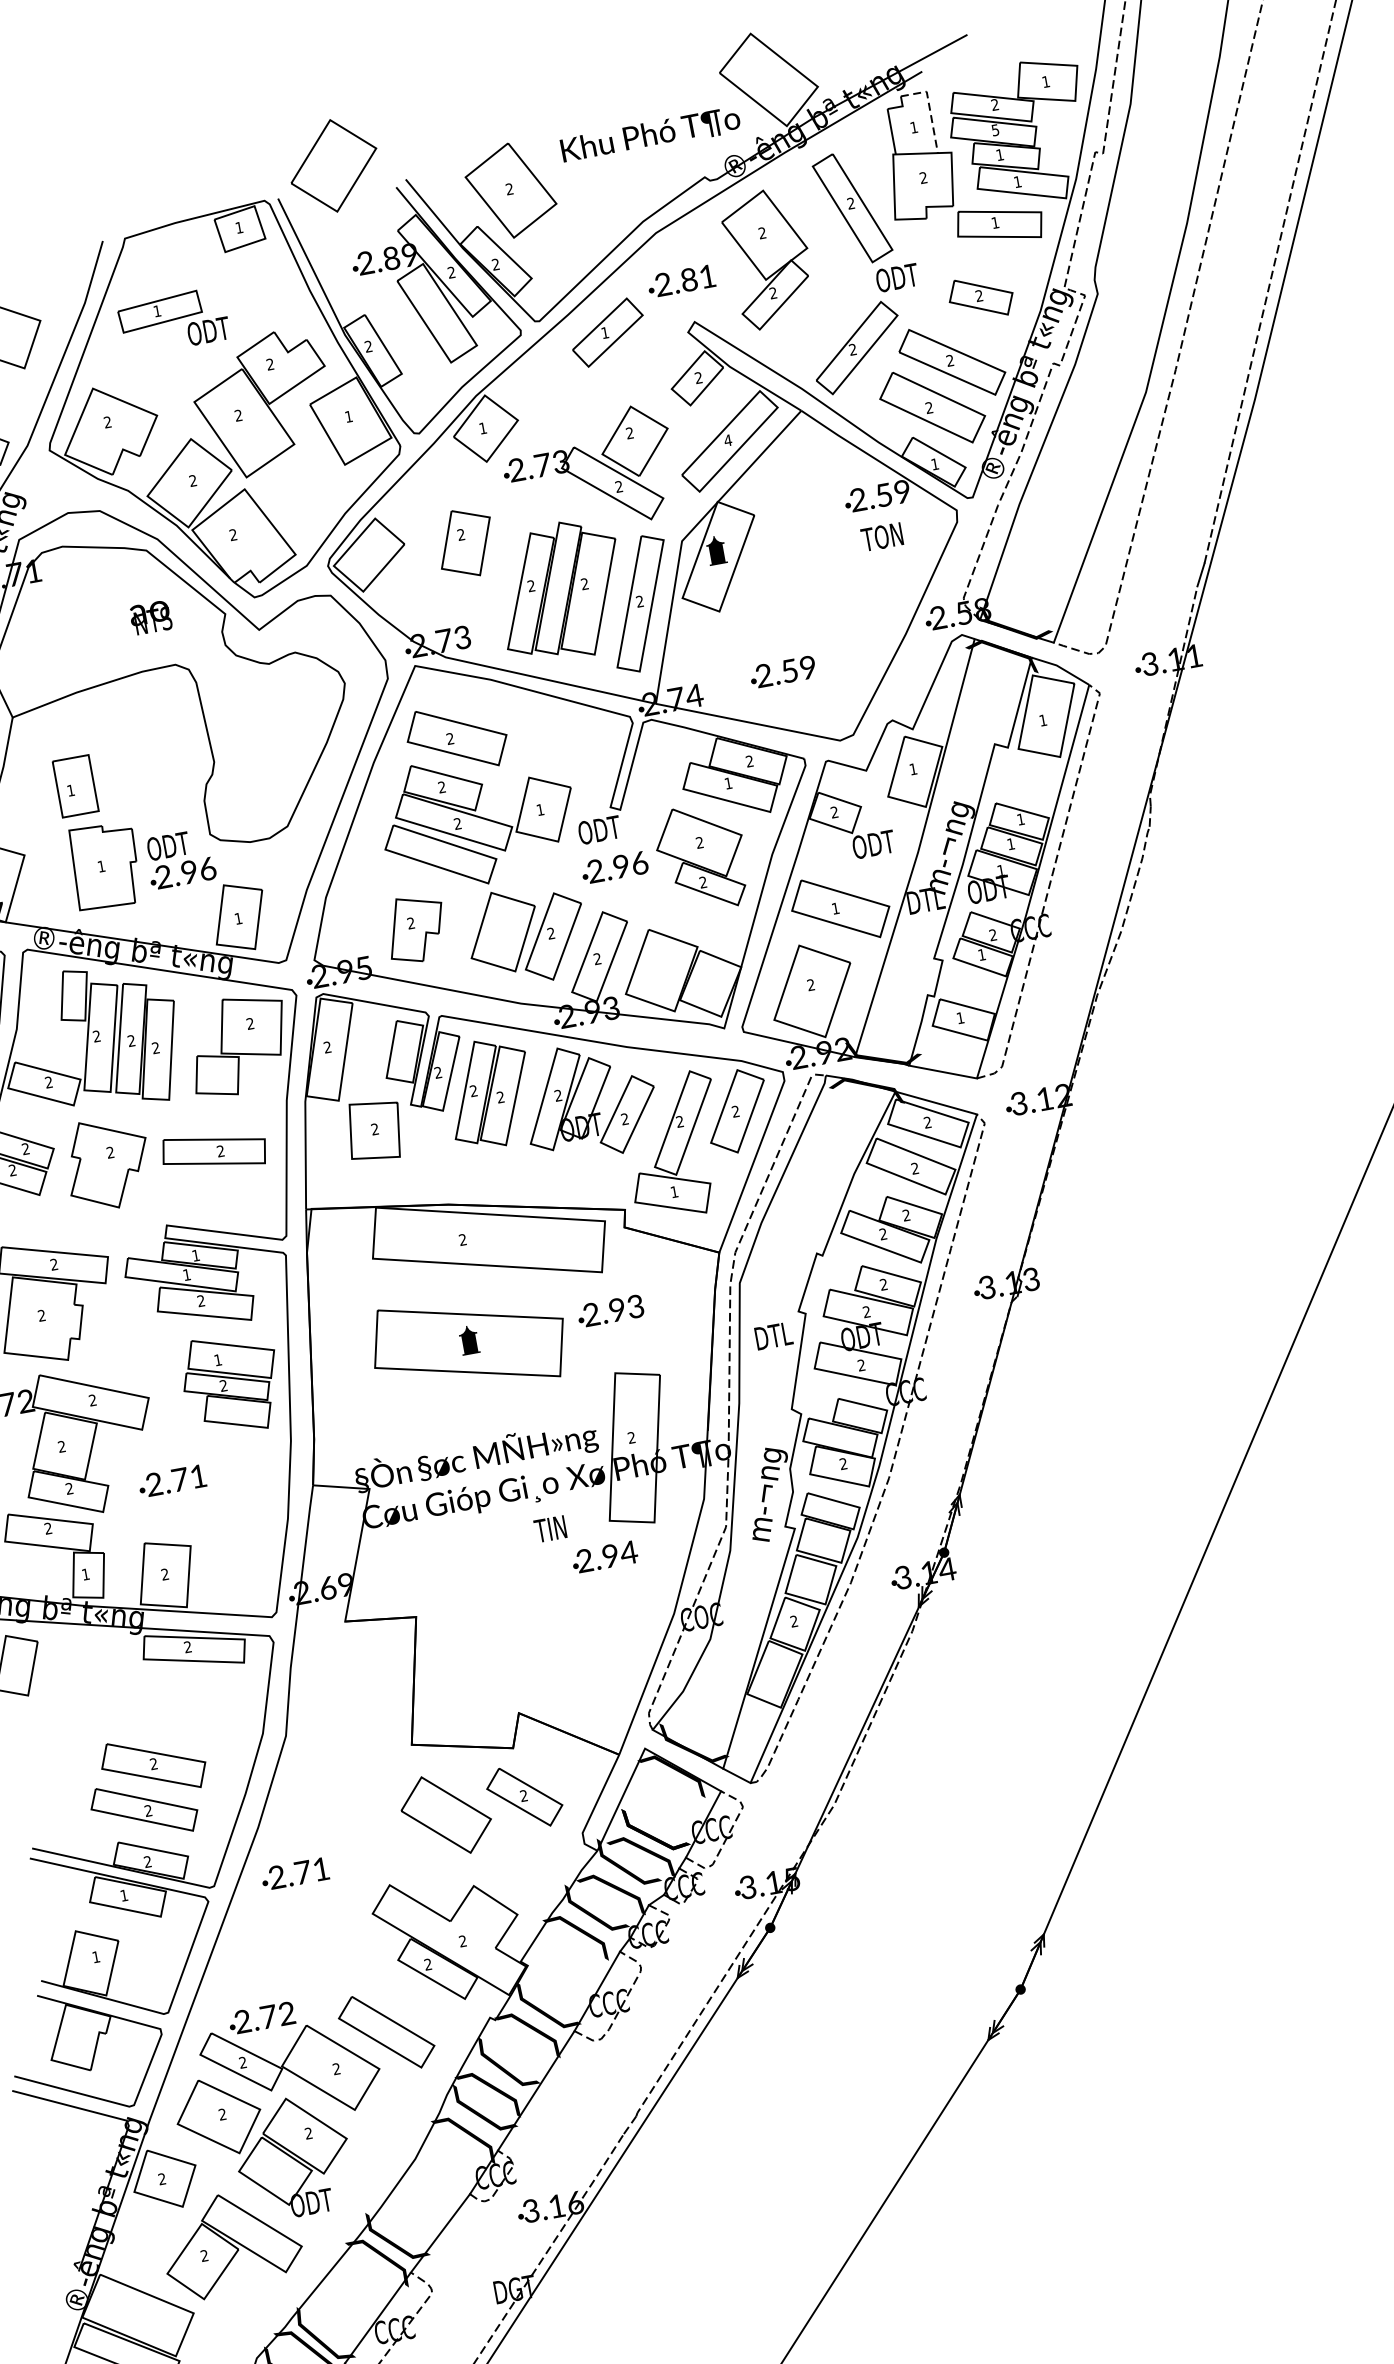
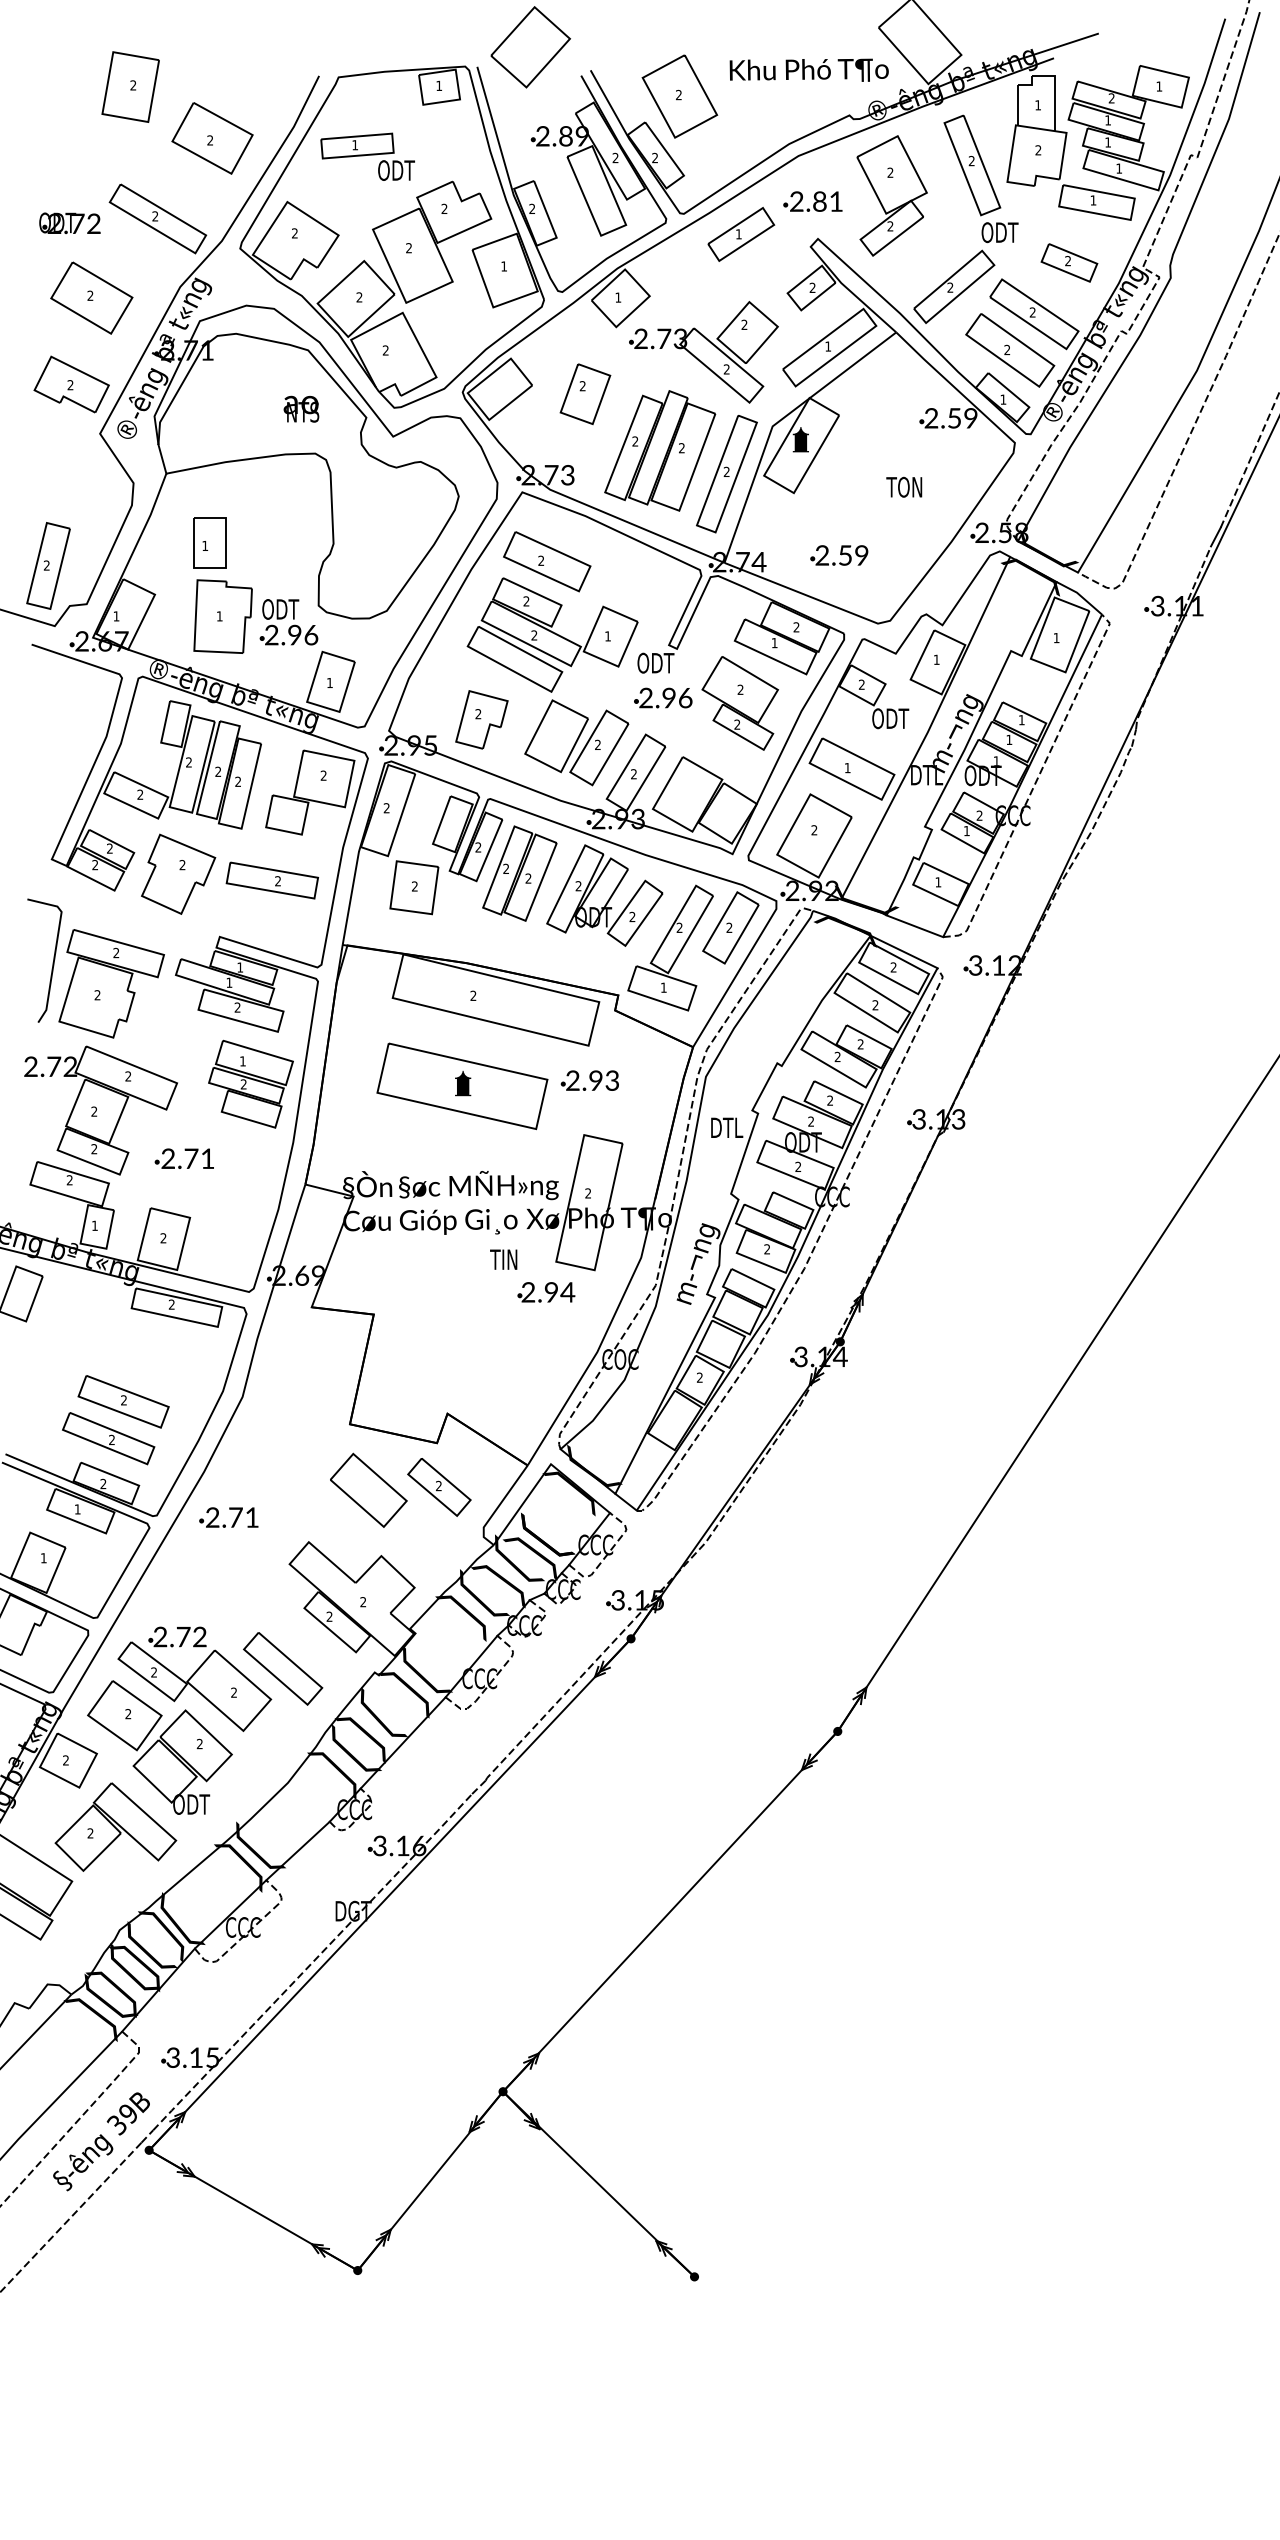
line: (929, 108) -> (1054, 91), dashed -> solid
text: (994, 130) -> (1107, 120), 5 -> 1
text: (728, 440) -> (828, 346), 4 -> 1
text: (882, 536) -> (904, 486), moved

